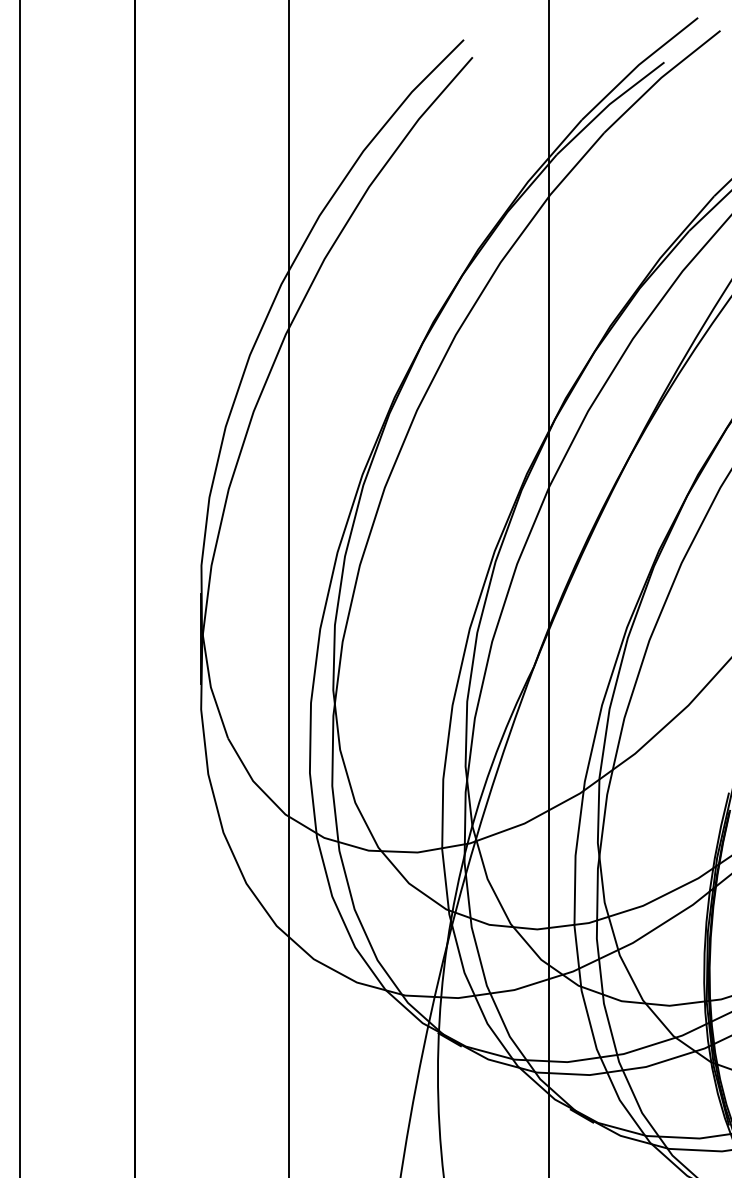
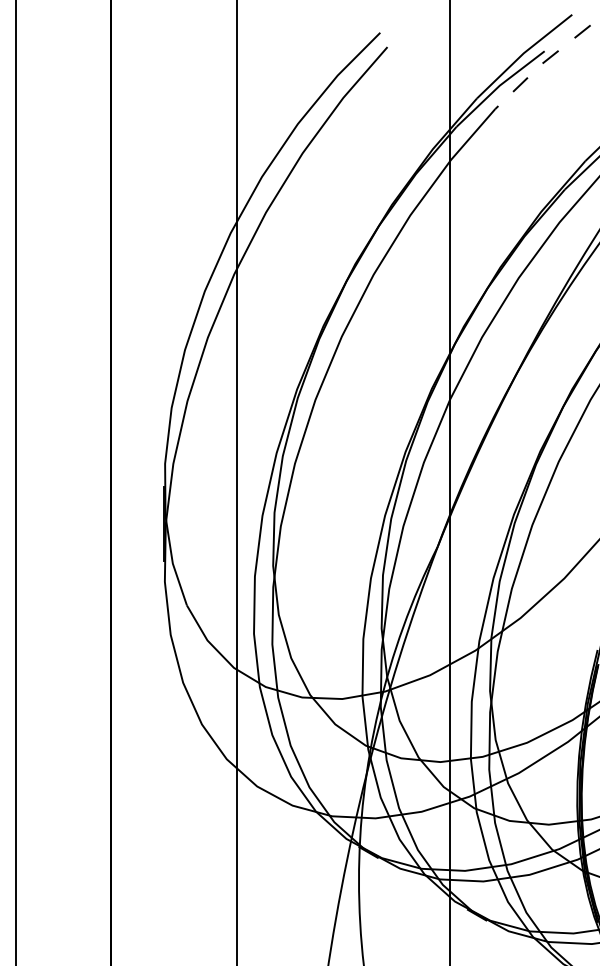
line: (659, 79) -> (540, 65), solid -> dashed

